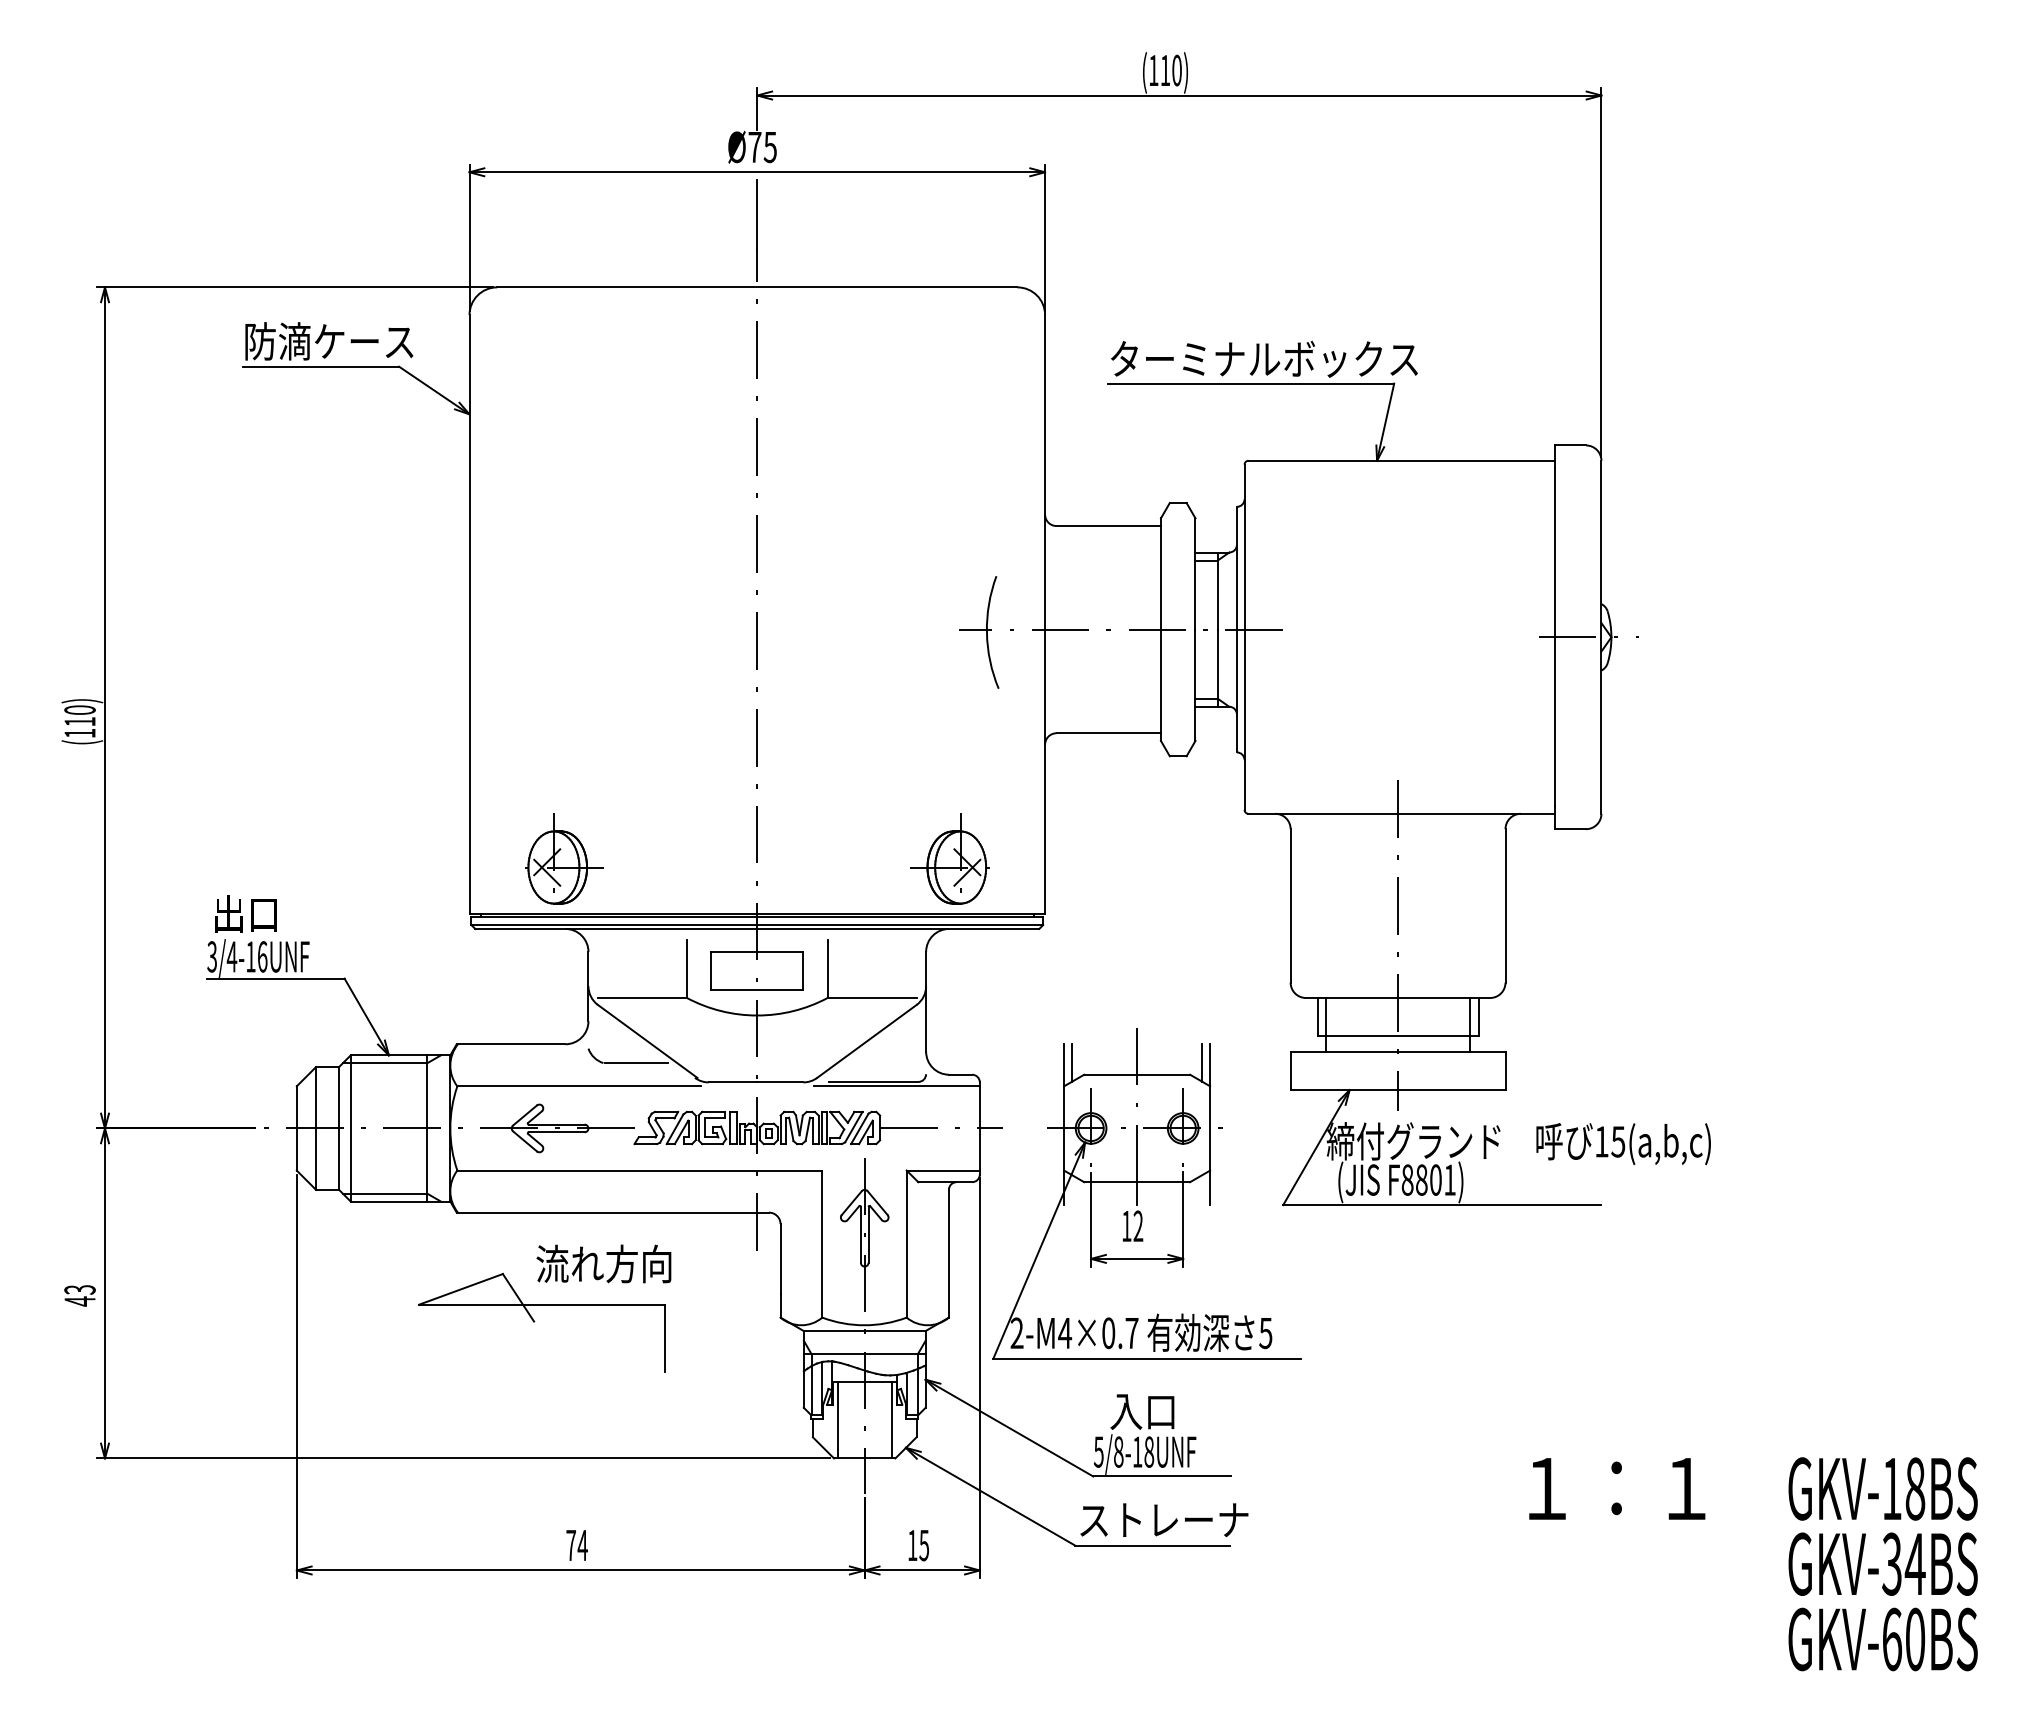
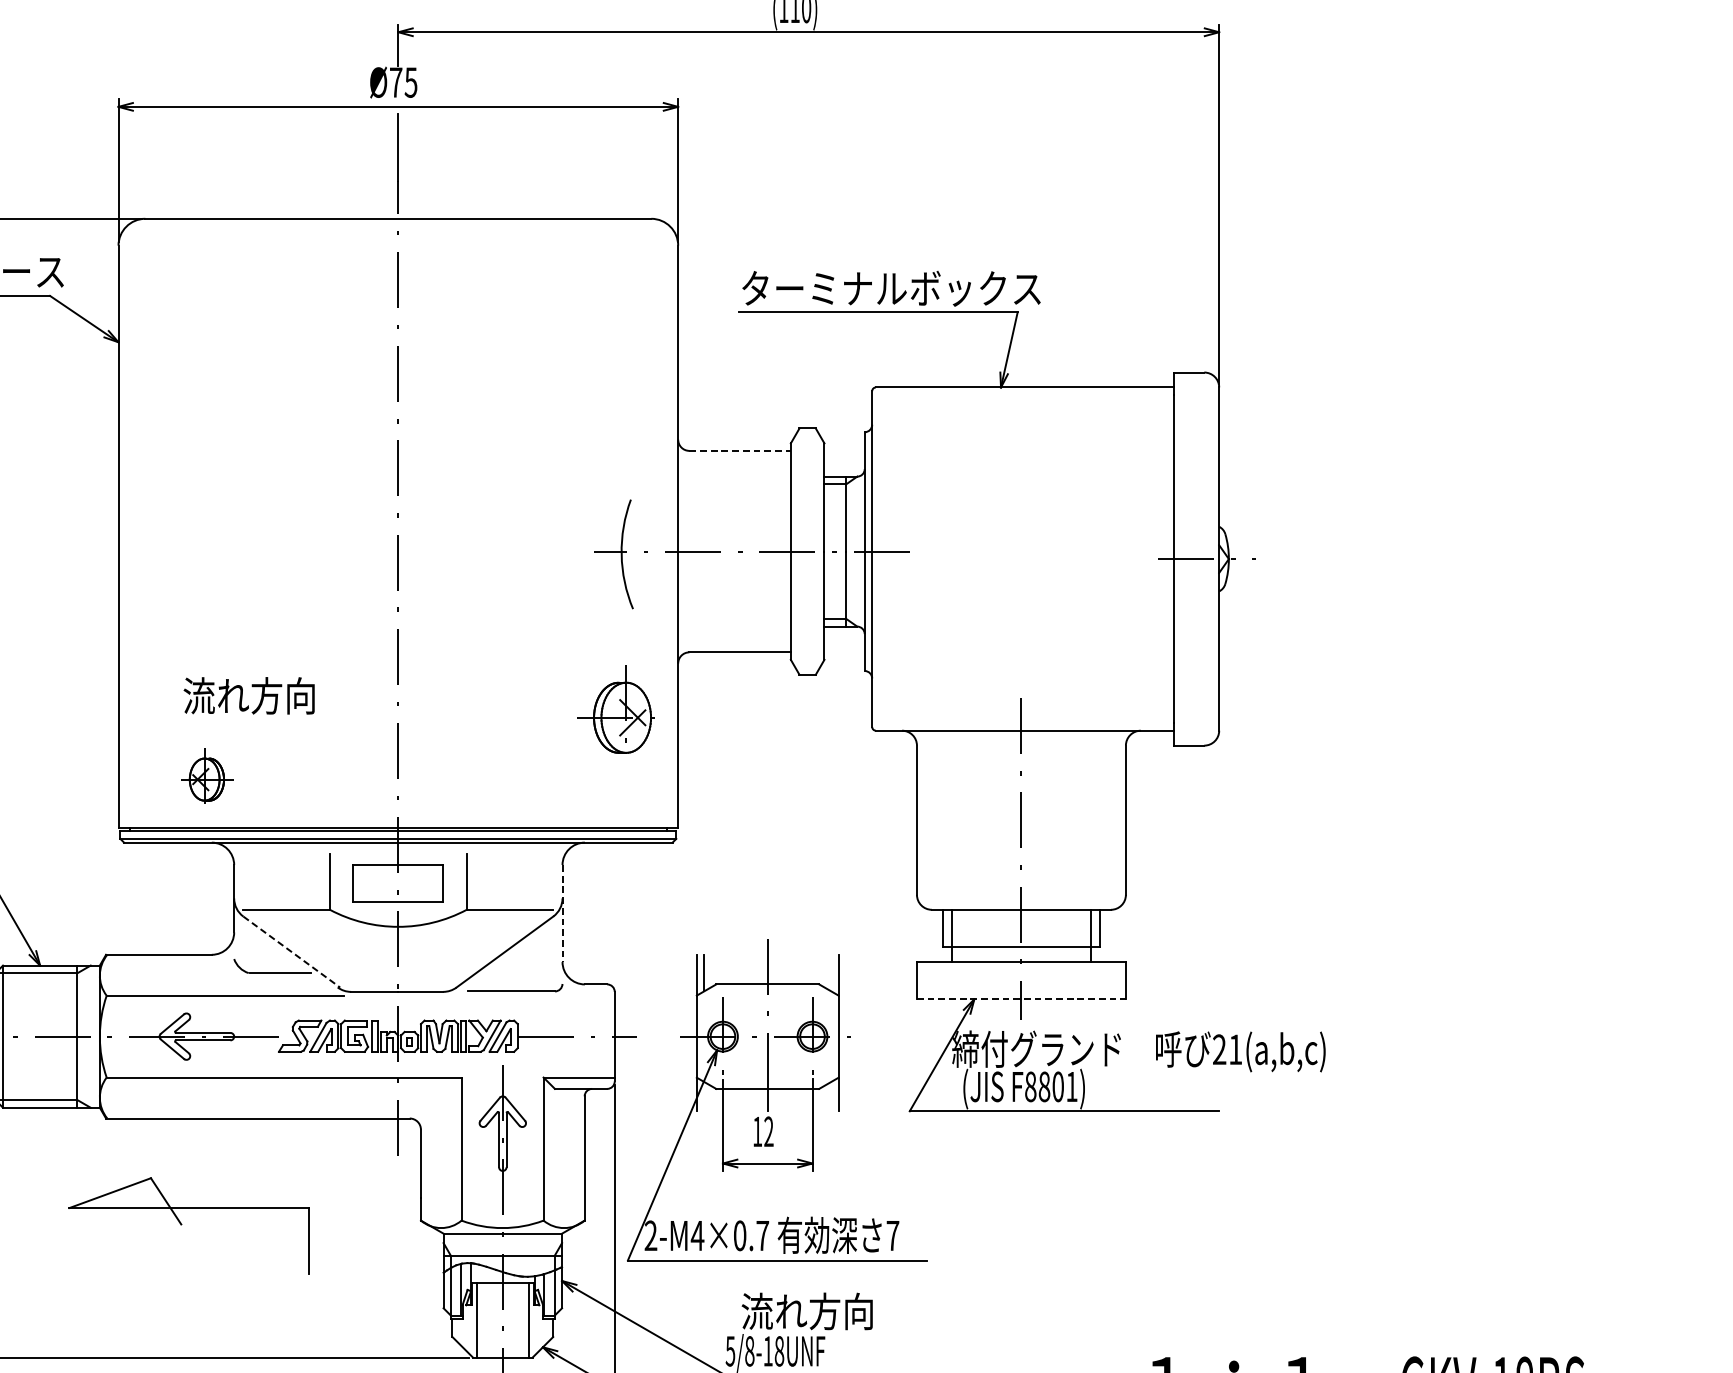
line: (1109, 526) -> (740, 451), solid -> dashed
part: (564, 858) -> (210, 774), size x0.6
part: (949, 858) -> (615, 709), moved
line: (926, 1001) -> (562, 913), solid -> dashed
line: (647, 1041) -> (291, 952), solid -> dashed
line: (1202, 1062) -> (831, 972), removed
line: (896, 1086) -> (533, 995), removed
line: (1398, 1090) -> (1021, 999), solid -> dashed
text: (1610, 1141) -> (1228, 1049), 15(a,b,c) -> 21(a,b,c)
text: (603, 1263) -> (248, 695), moved
text: (1265, 1333) -> (892, 1236), 5 -> 7
text: (1177, 1410) -> (806, 1310), 入口 -> 流れ方向

